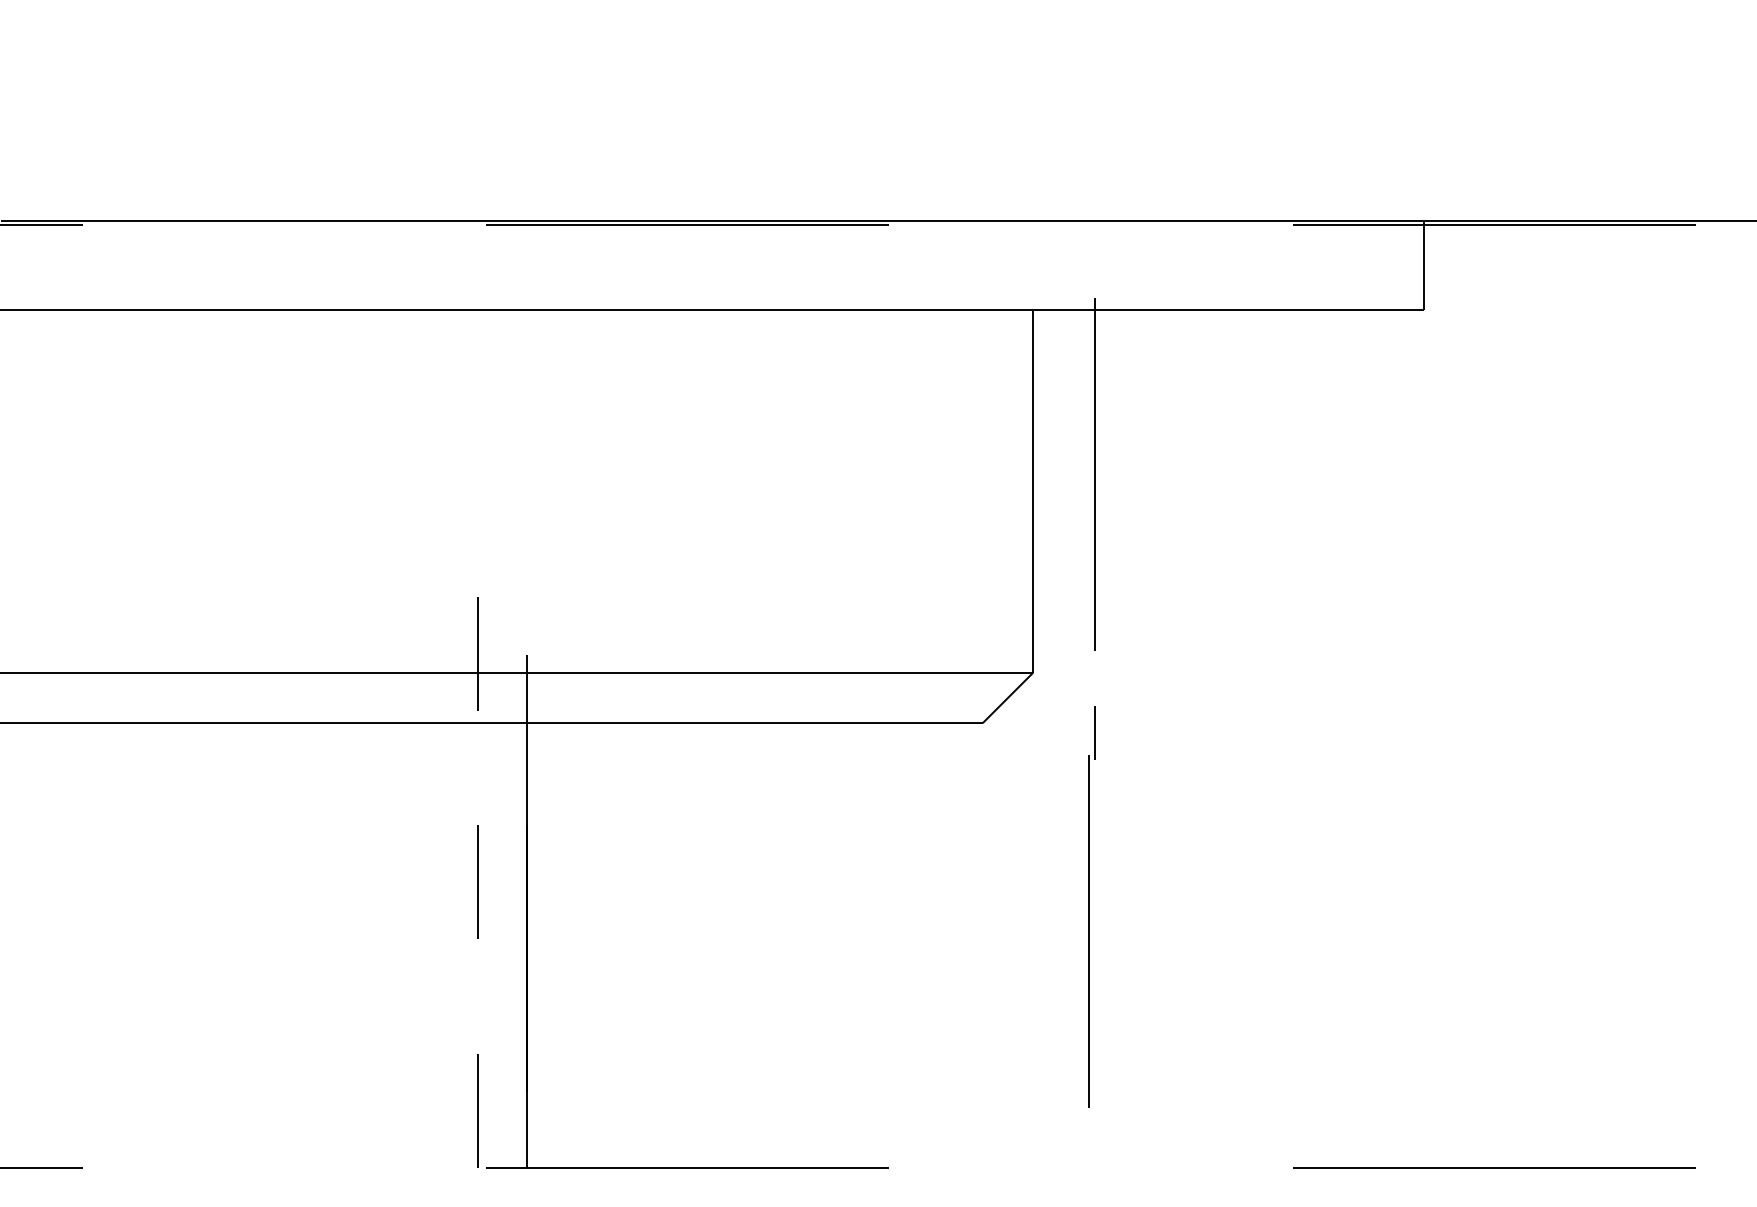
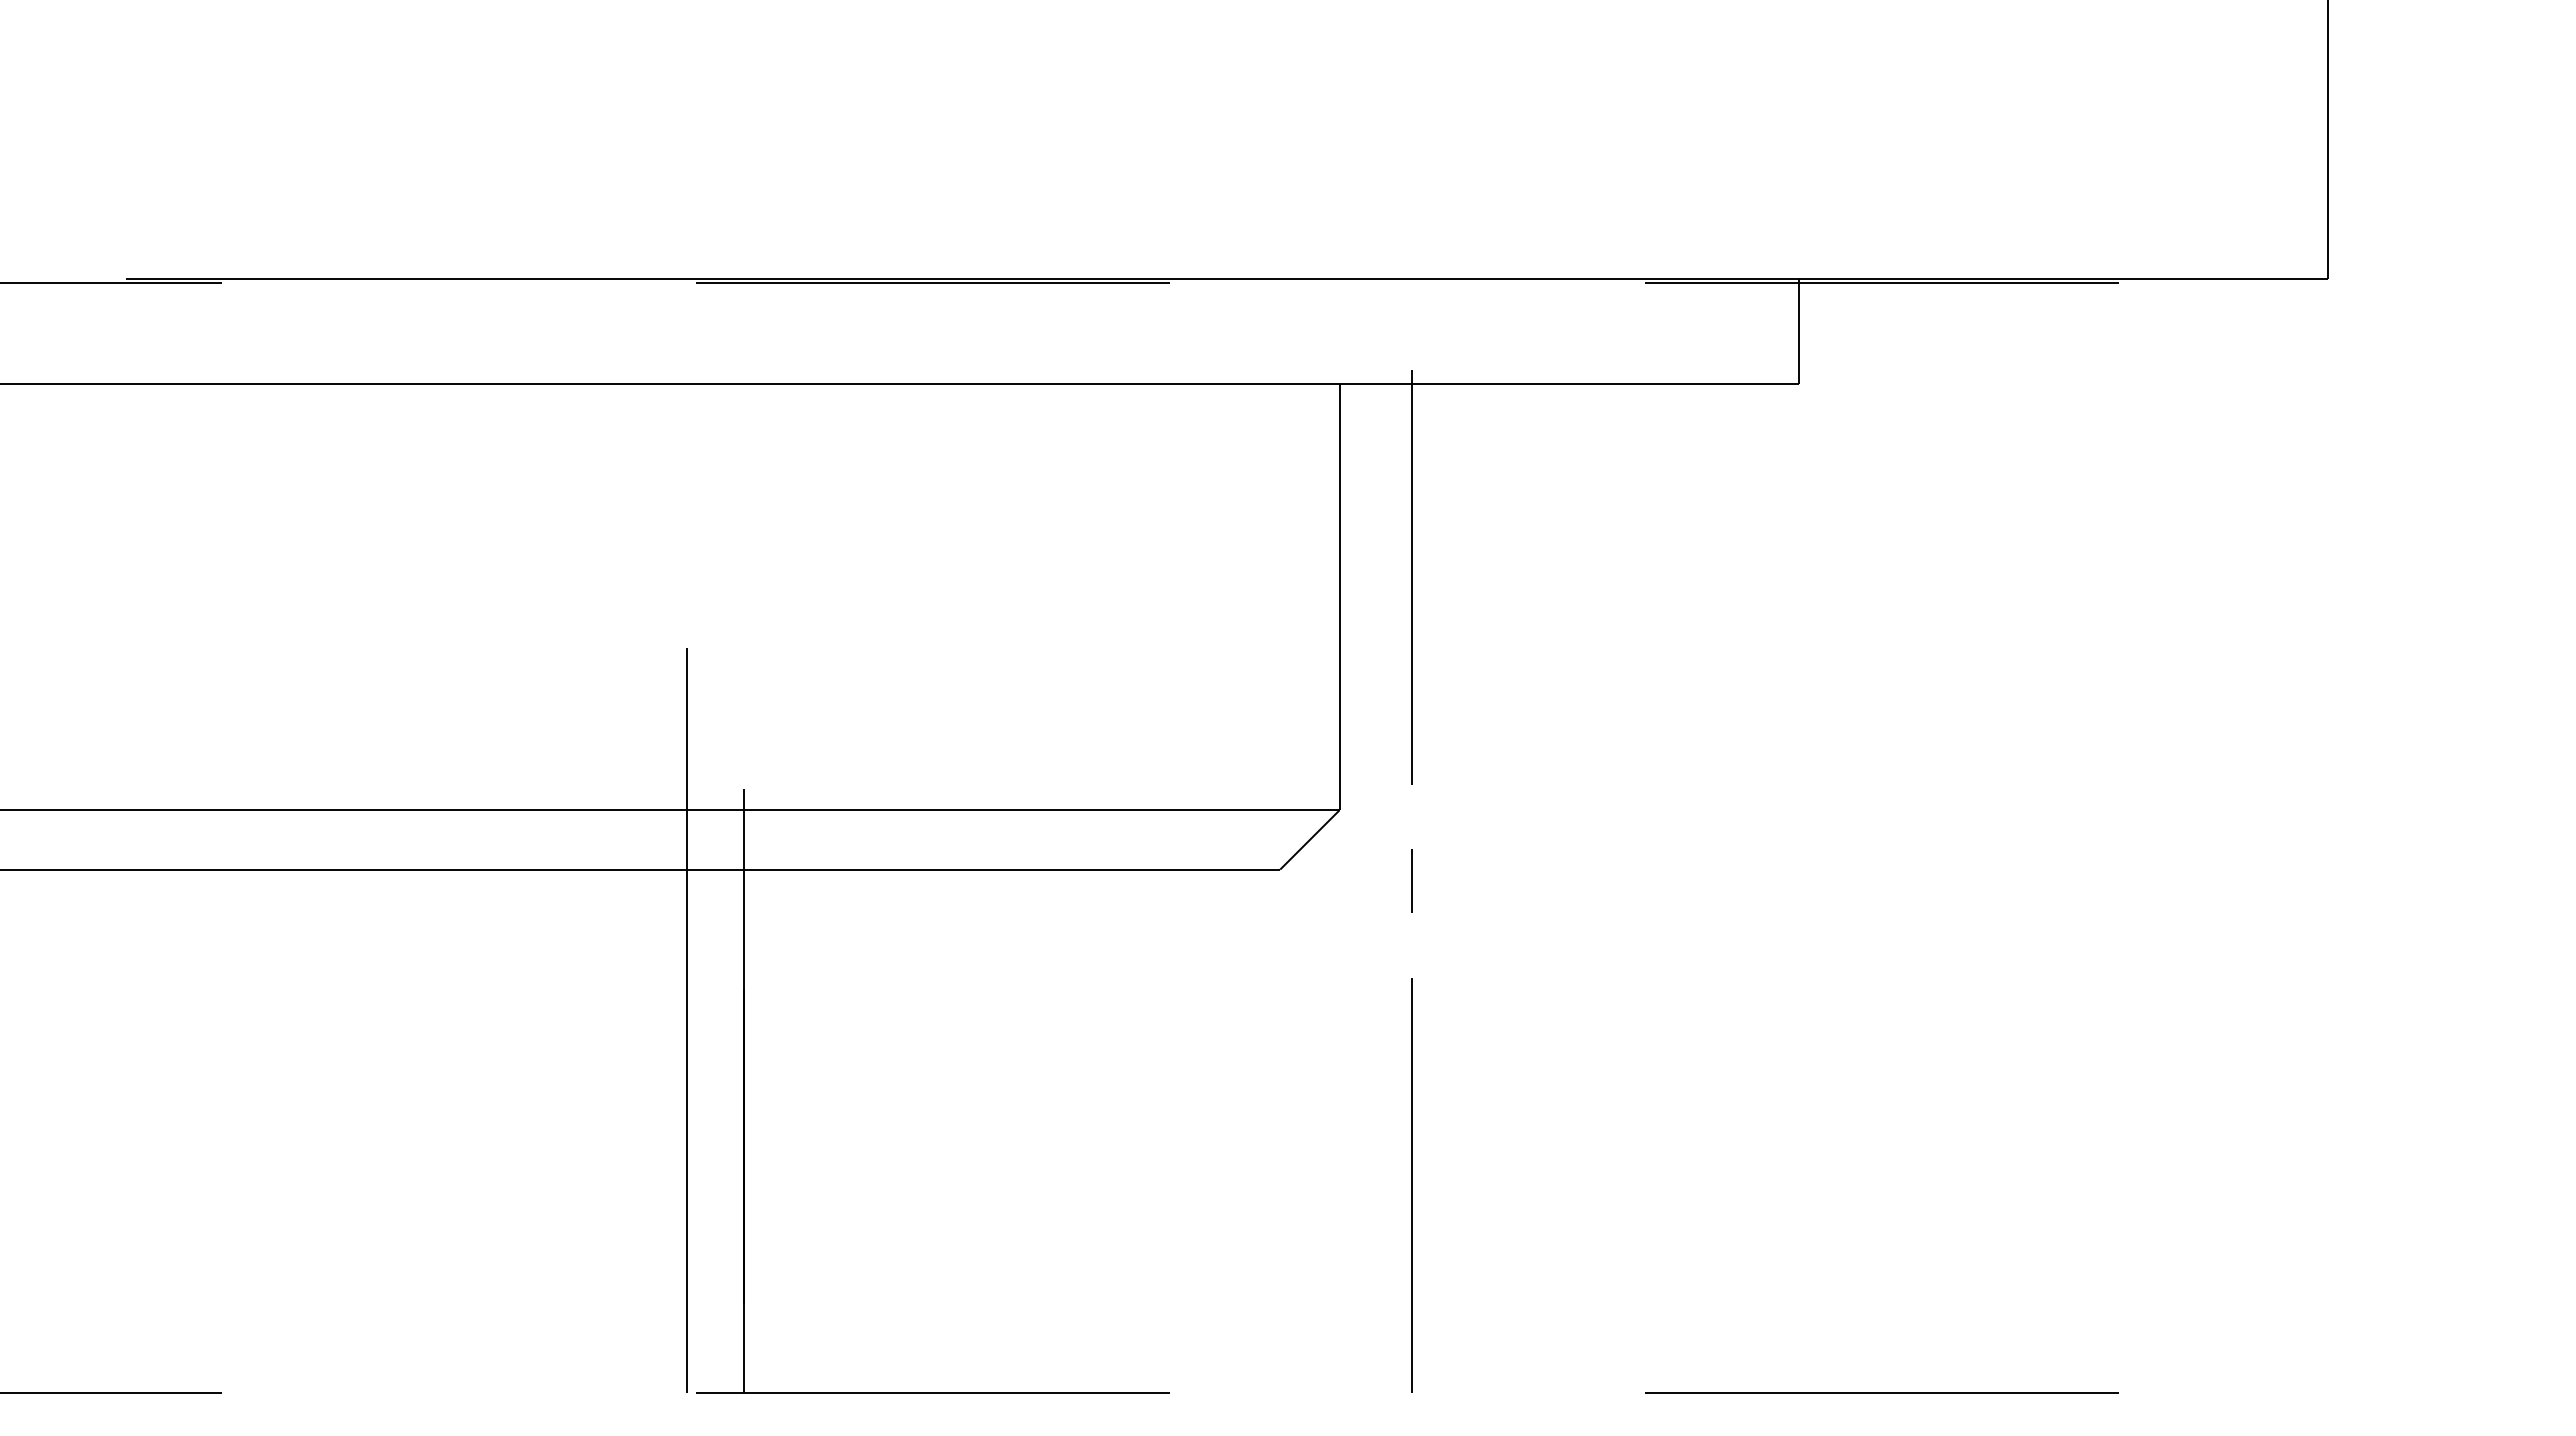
line: (478, 850) -> (686, 1019), dashed -> solid
line: (1088, 932) -> (1411, 1185), moved

